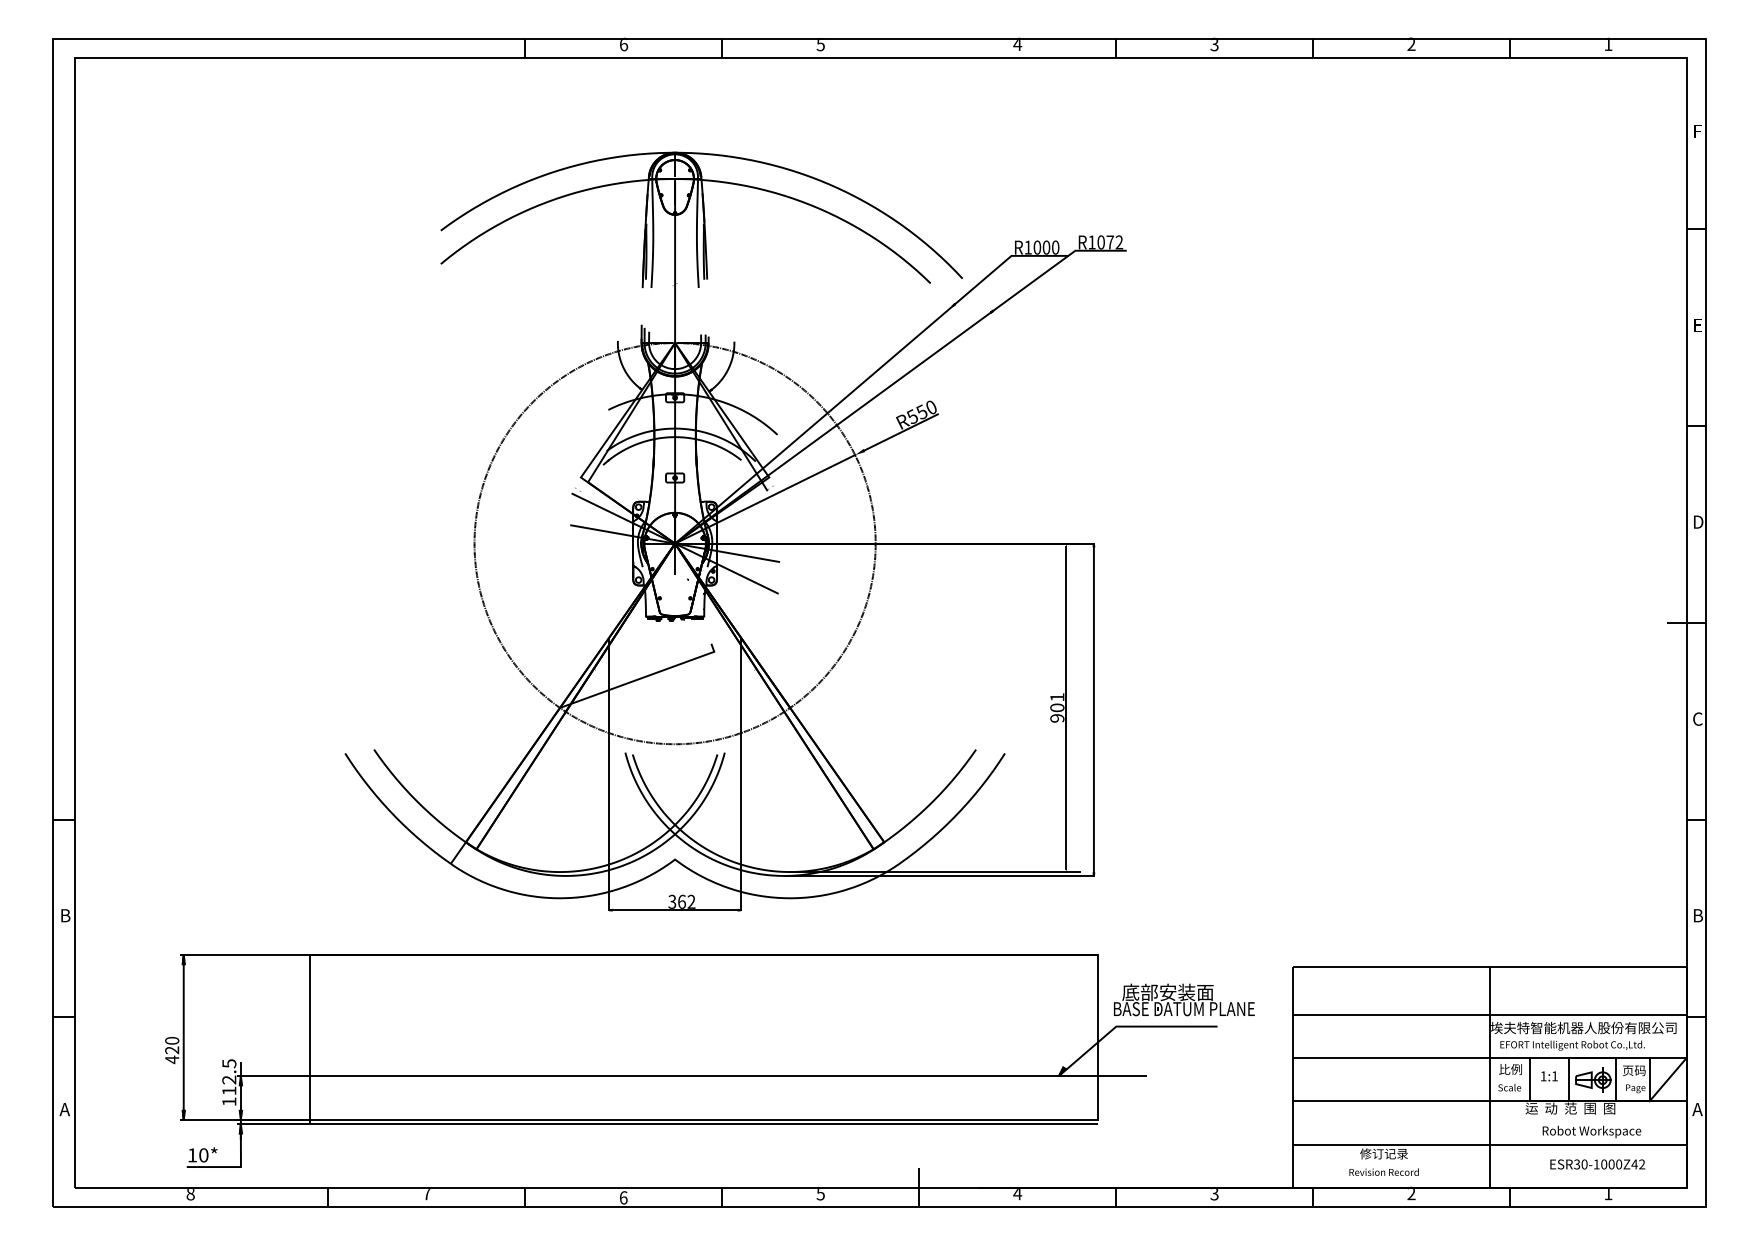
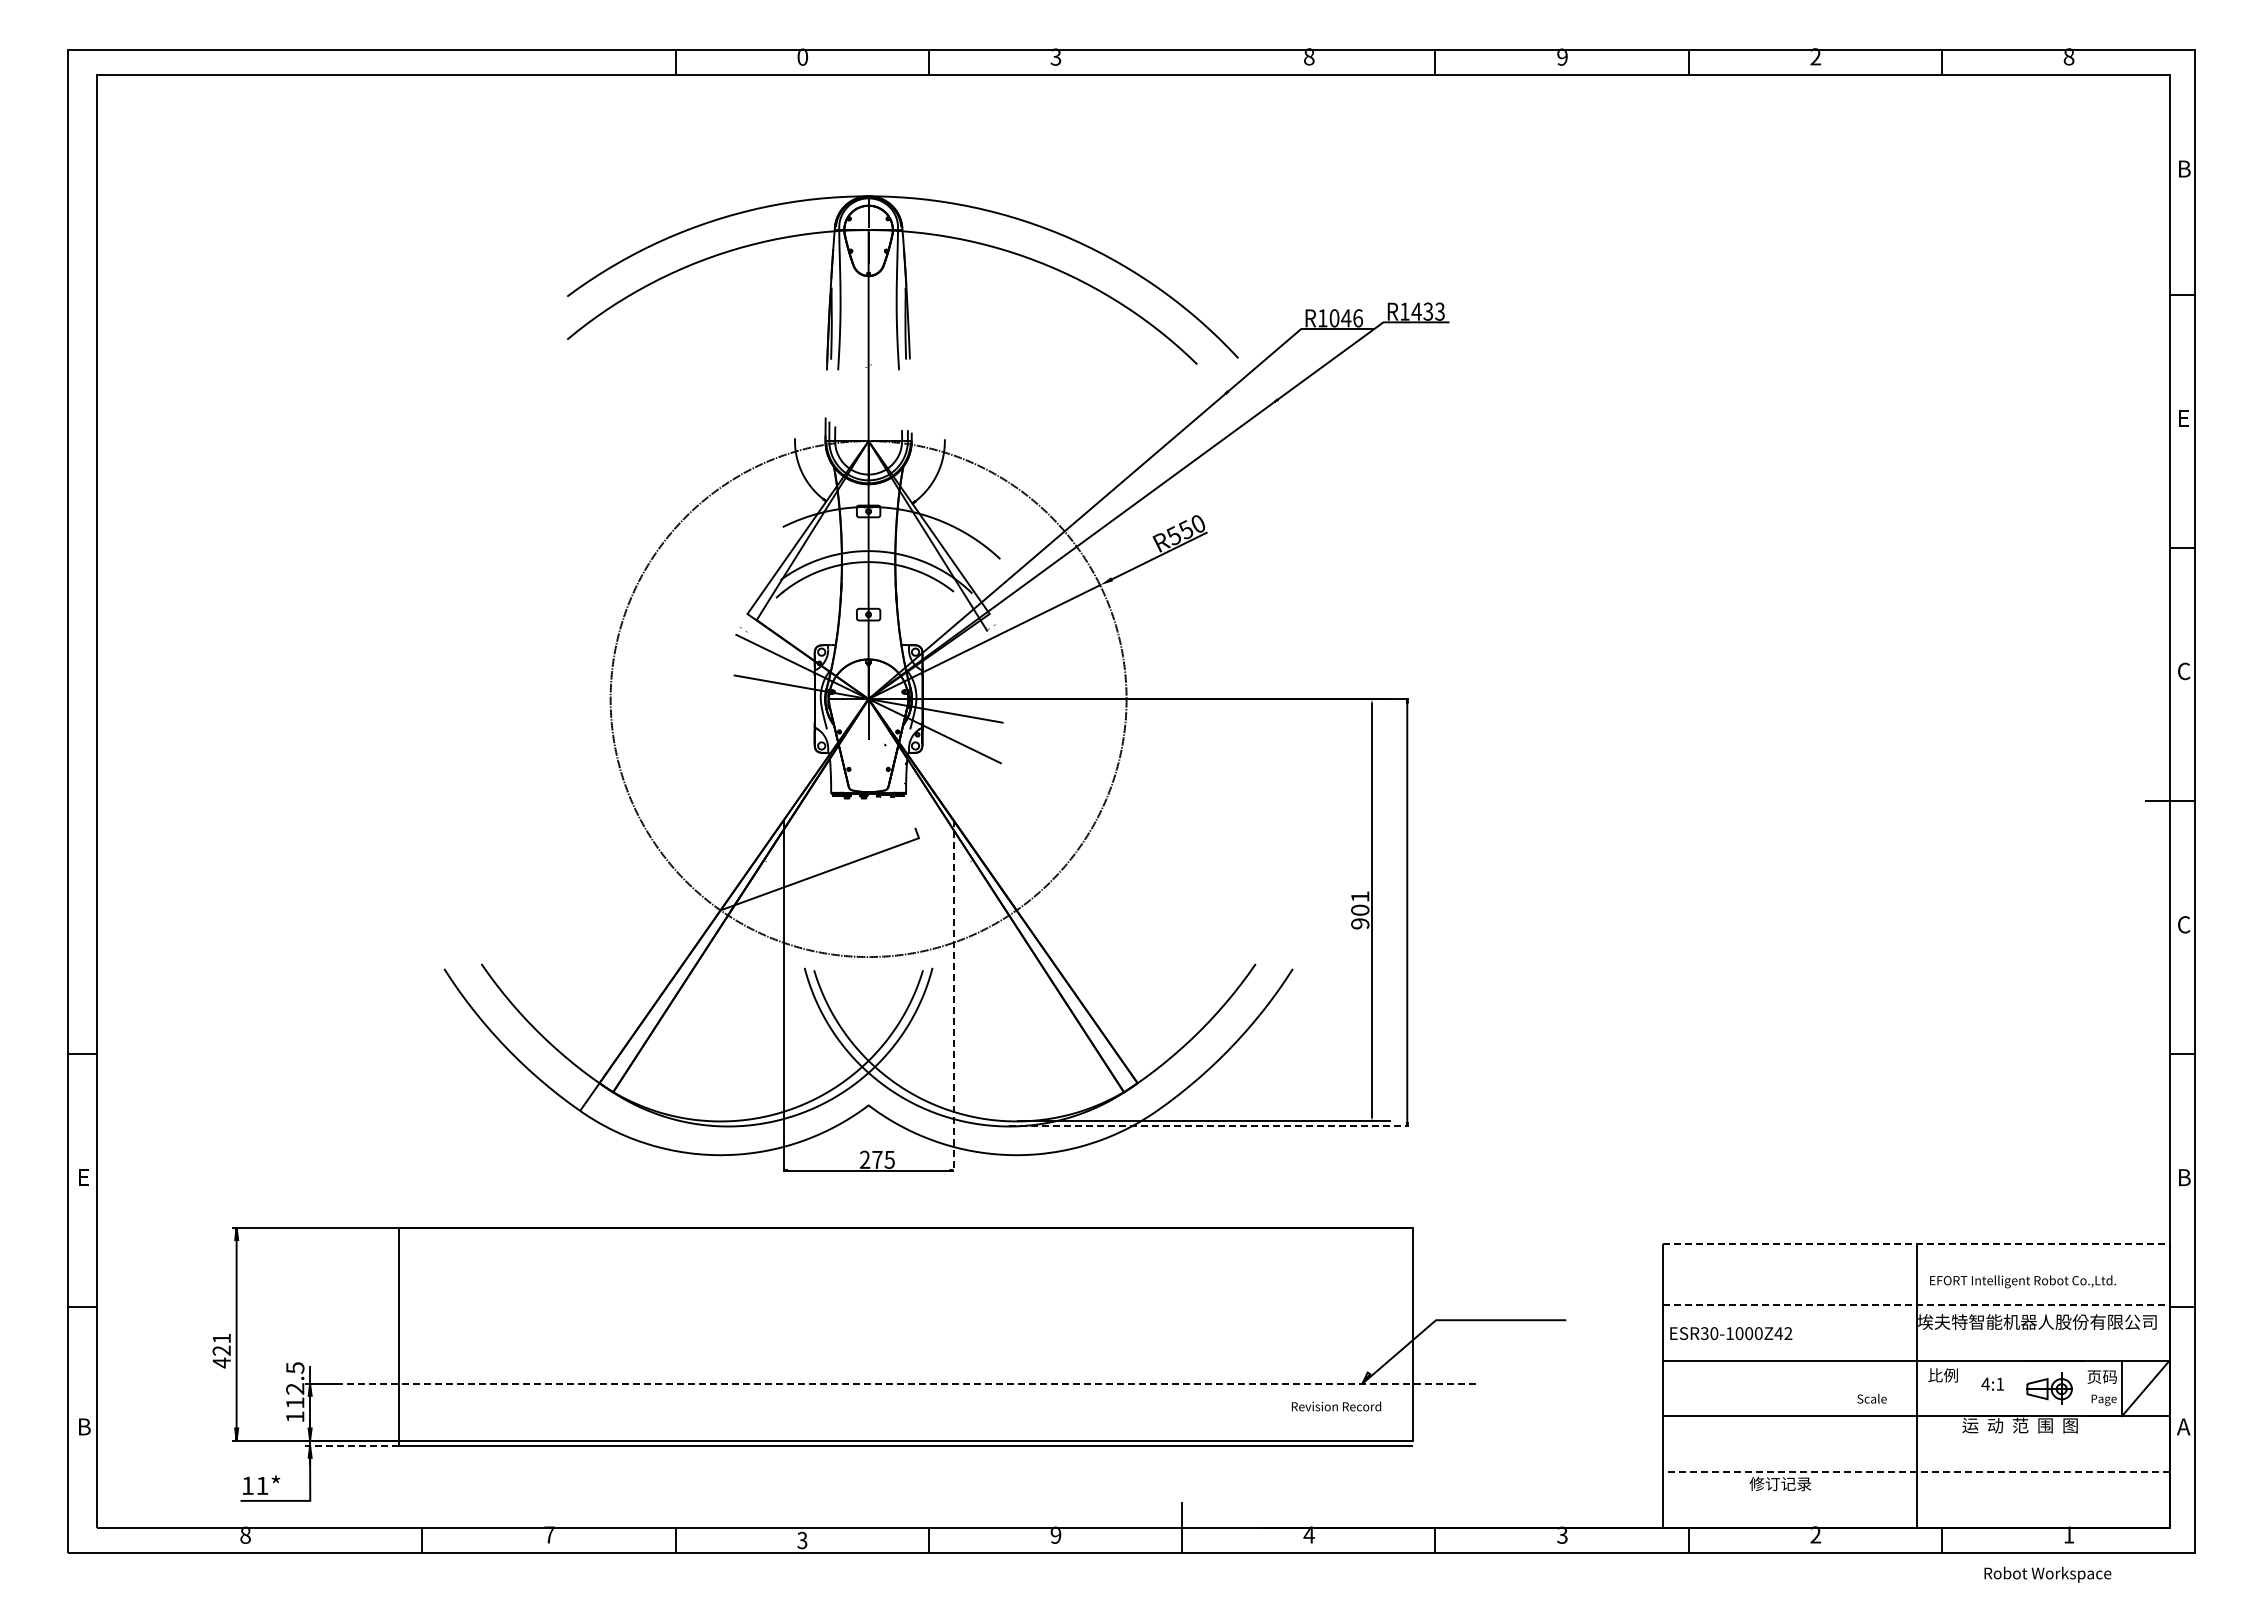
text: (623, 44) -> (802, 56), 6 -> 0
text: (821, 44) -> (1056, 56), 5 -> 3
text: (1017, 44) -> (1308, 56), 4 -> 8
text: (1214, 44) -> (1562, 56), 3 -> 9
text: (1608, 44) -> (2068, 56), 1 -> 8
text: (1698, 131) -> (2184, 168), F -> B
text: (1109, 242) -> (1427, 311), R1072 -> R1433
text: (1050, 247) -> (1351, 318), R1000 -> R1046
text: (1698, 522) -> (2184, 671), D -> C
line: (741, 774) -> (953, 996), solid -> dashed
line: (939, 875) -> (1208, 1126), solid -> dashed
text: (681, 901) -> (876, 1159), 362 -> 275
text: (65, 915) -> (84, 1177), B -> E
line: (1490, 967) -> (1917, 1244), solid -> dashed
part: (1184, 999) -> (1523, 1285), removed
line: (1490, 1014) -> (1917, 1304), solid -> dashed
text: (171, 1040) -> (221, 1338), 420 -> 421
text: (1572, 1045) -> (2022, 1281), moved
line: (706, 1075) -> (908, 1383), solid -> dashed
text: (1543, 1075) -> (1985, 1383), 1:1 -> 4:1
line: (1530, 1079) -> (1968, 1388), removed
line: (1569, 1079) -> (2018, 1388), removed
line: (1616, 1079) -> (2079, 1388), removed
text: (1509, 1087) -> (1871, 1398), moved
text: (64, 1109) -> (83, 1426), A -> B
line: (273, 1123) -> (351, 1445), solid -> dashed
text: (1591, 1131) -> (2047, 1574), moved
line: (1489, 1144) -> (1916, 1471), solid -> dashed
text: (203, 1155) -> (262, 1485), 10* -> 11*
text: (1597, 1164) -> (1731, 1333), moved
text: (1384, 1172) -> (1336, 1406), moved
text: (820, 1193) -> (1055, 1534), 5 -> 9
text: (623, 1197) -> (802, 1540), 6 -> 3

